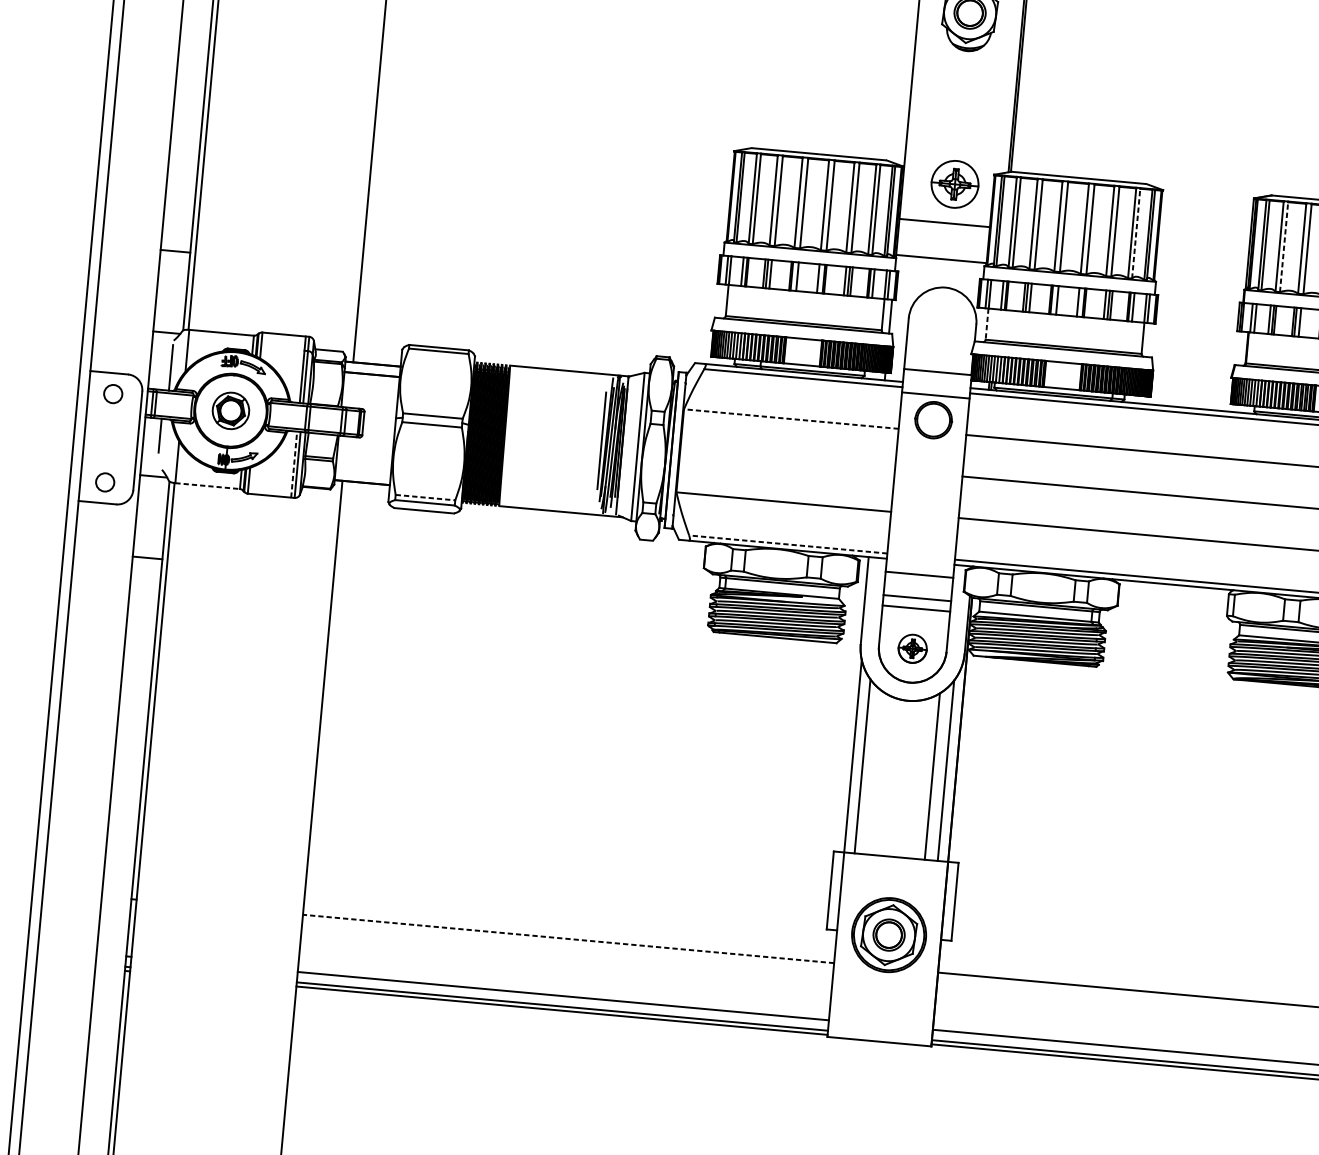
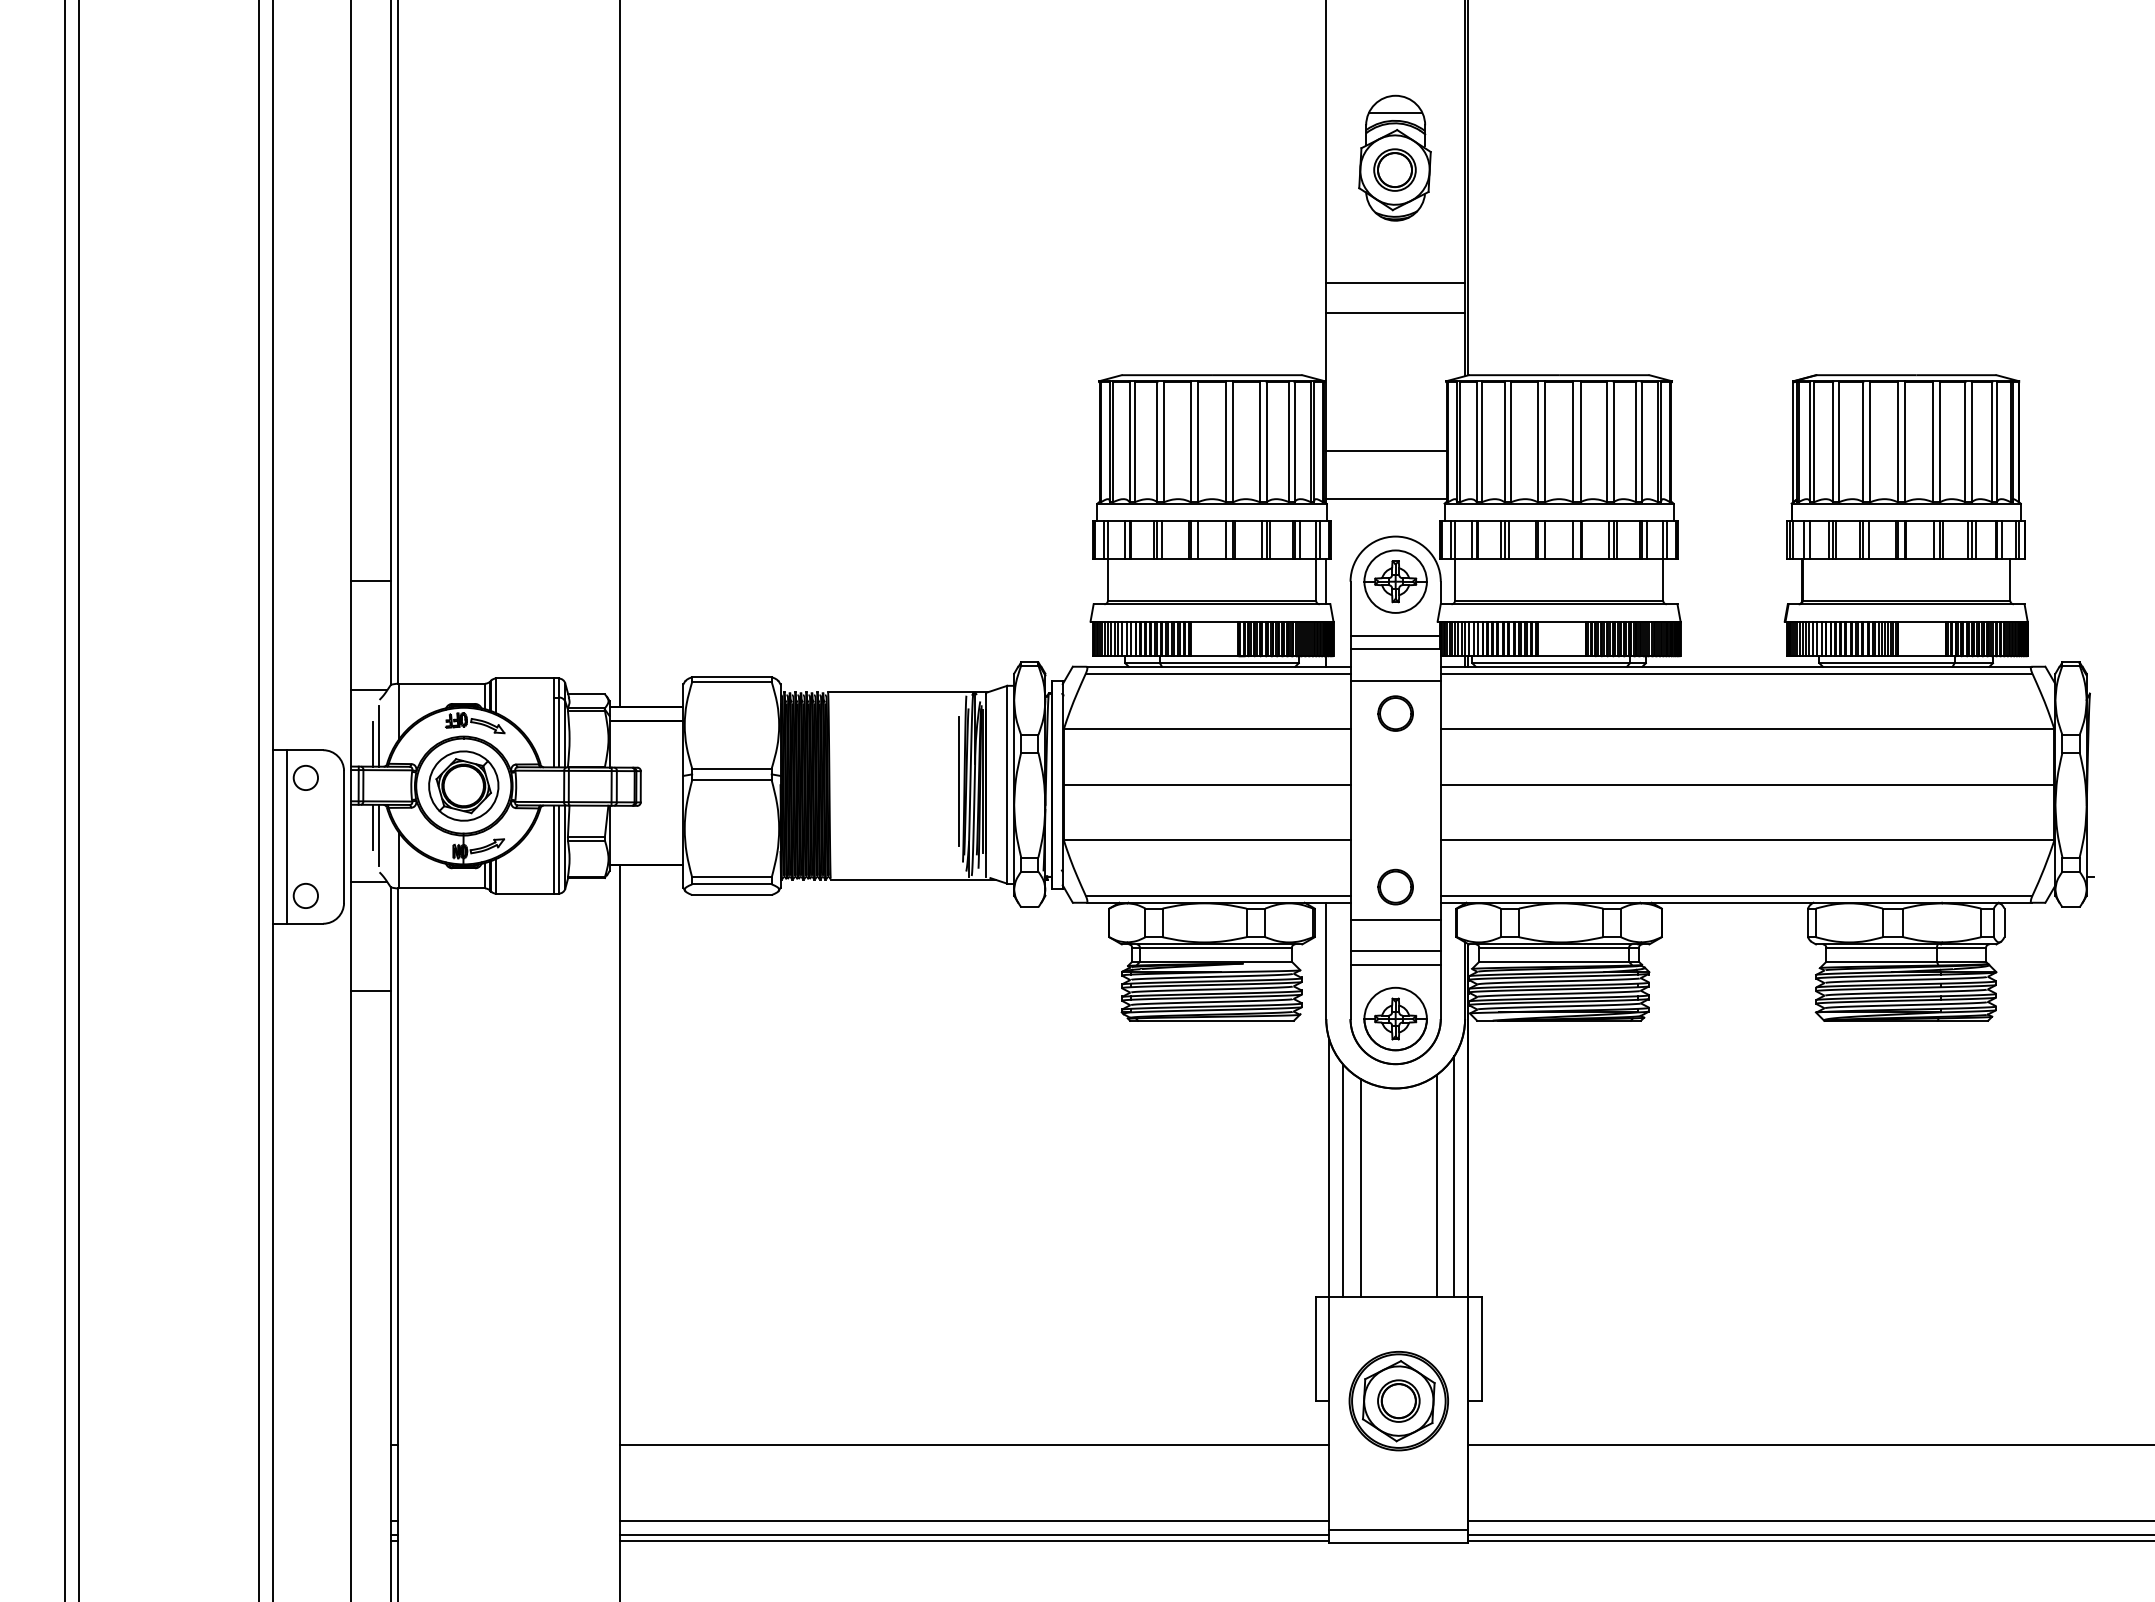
line: (962, 97) -> (1395, 282), added
line: (960, 119) -> (1395, 312), added
part: (954, 184) -> (1395, 581), moved
line: (1136, 233) -> (1641, 441), dashed -> solid
line: (1284, 246) -> (1839, 441), dashed -> solid
line: (986, 323) -> (1454, 579), dashed -> solid
line: (938, 361) -> (1395, 635), added
line: (166, 373) -> (373, 744), added
part: (230, 410) -> (463, 785), size x1.43
line: (790, 419) -> (1206, 729), dashed -> solid
part: (933, 420) -> (1395, 713), size x0.71
line: (94, 436) -> (286, 836), added
line: (164, 442) -> (379, 835), added
line: (787, 460) -> (1206, 784), added
line: (294, 464) -> (554, 849), dashed -> solid
line: (208, 486) -> (442, 888), dashed -> solid
line: (425, 497) -> (731, 877), dashed -> solid
line: (787, 544) -> (1217, 895), dashed -> solid
part: (921, 549) -> (1395, 886), added
part: (912, 648) -> (1395, 1018), size x1.67
line: (874, 772) -> (1360, 1187), added
line: (568, 938) -> (974, 1444), dashed -> solid
line: (880, 1031) -> (1398, 1529), added

